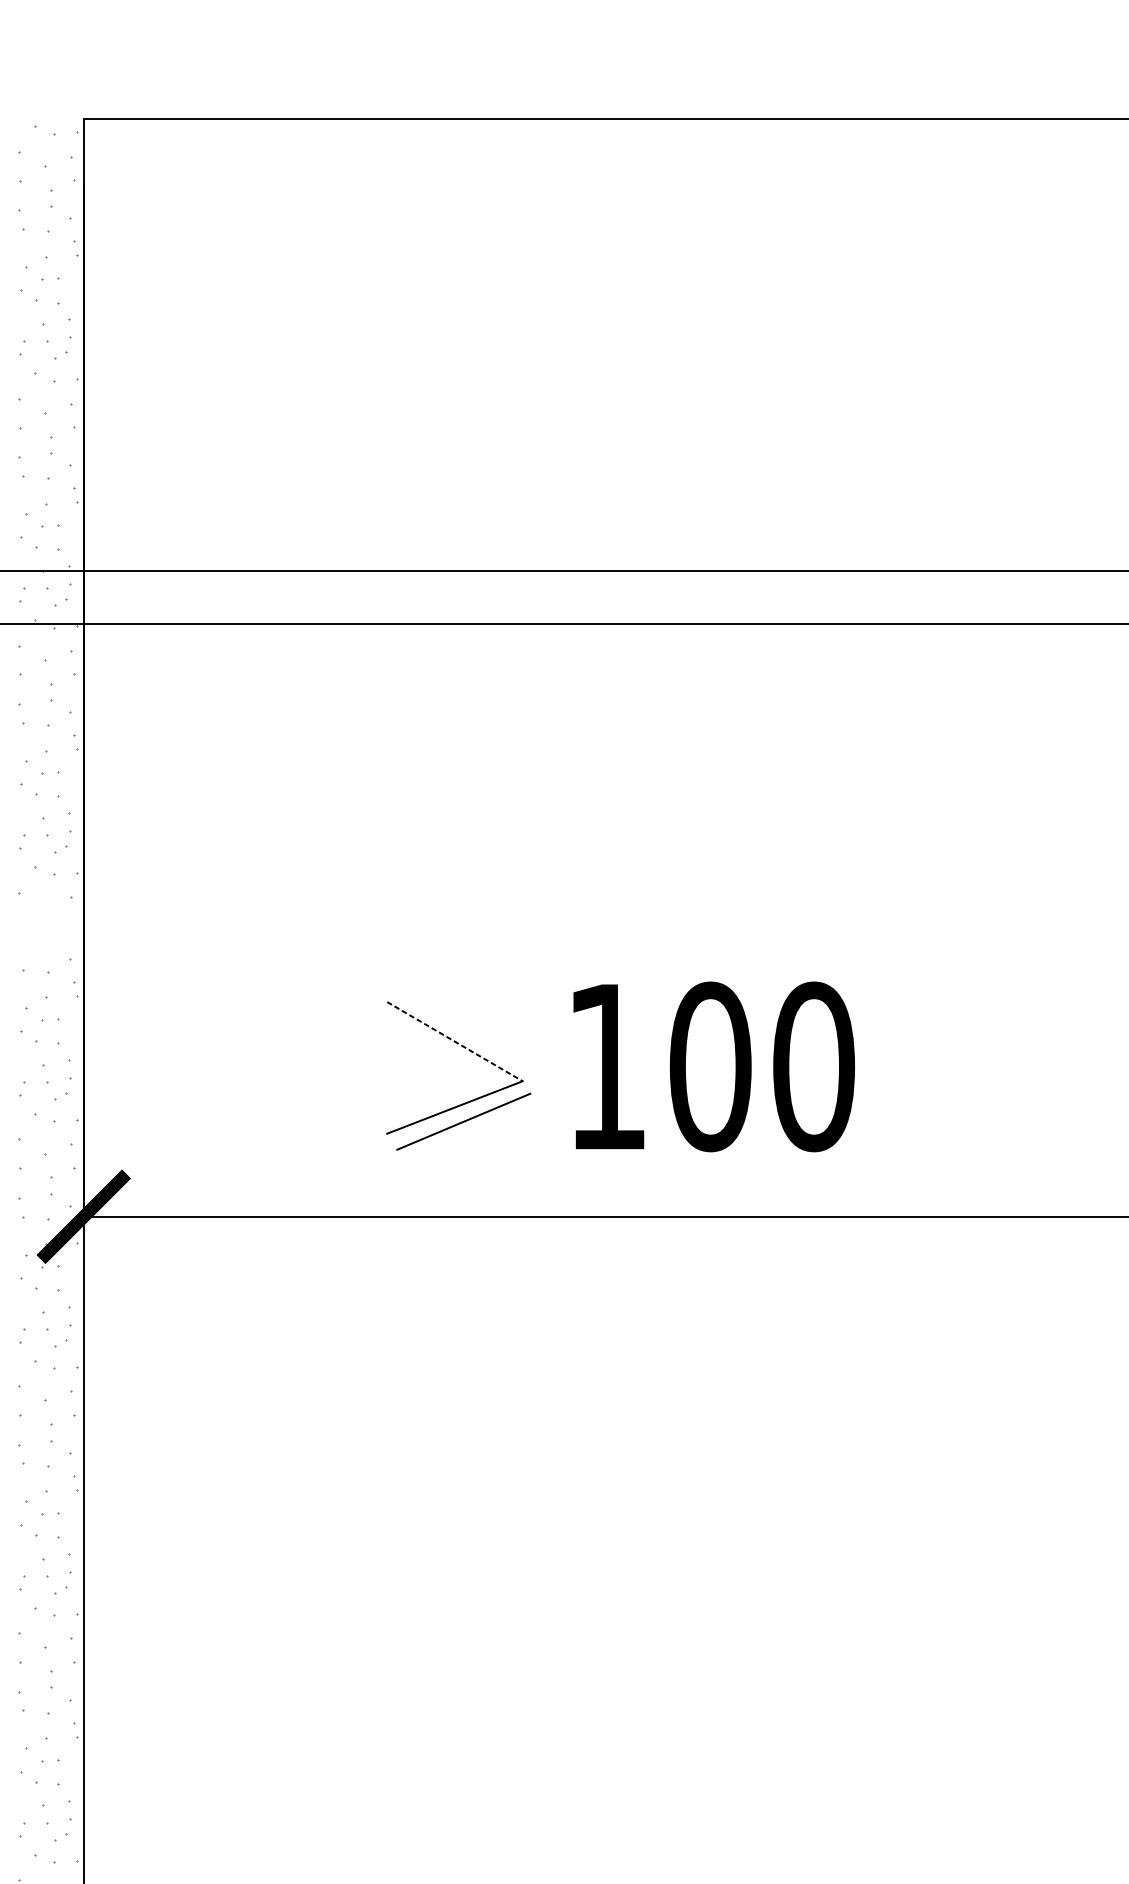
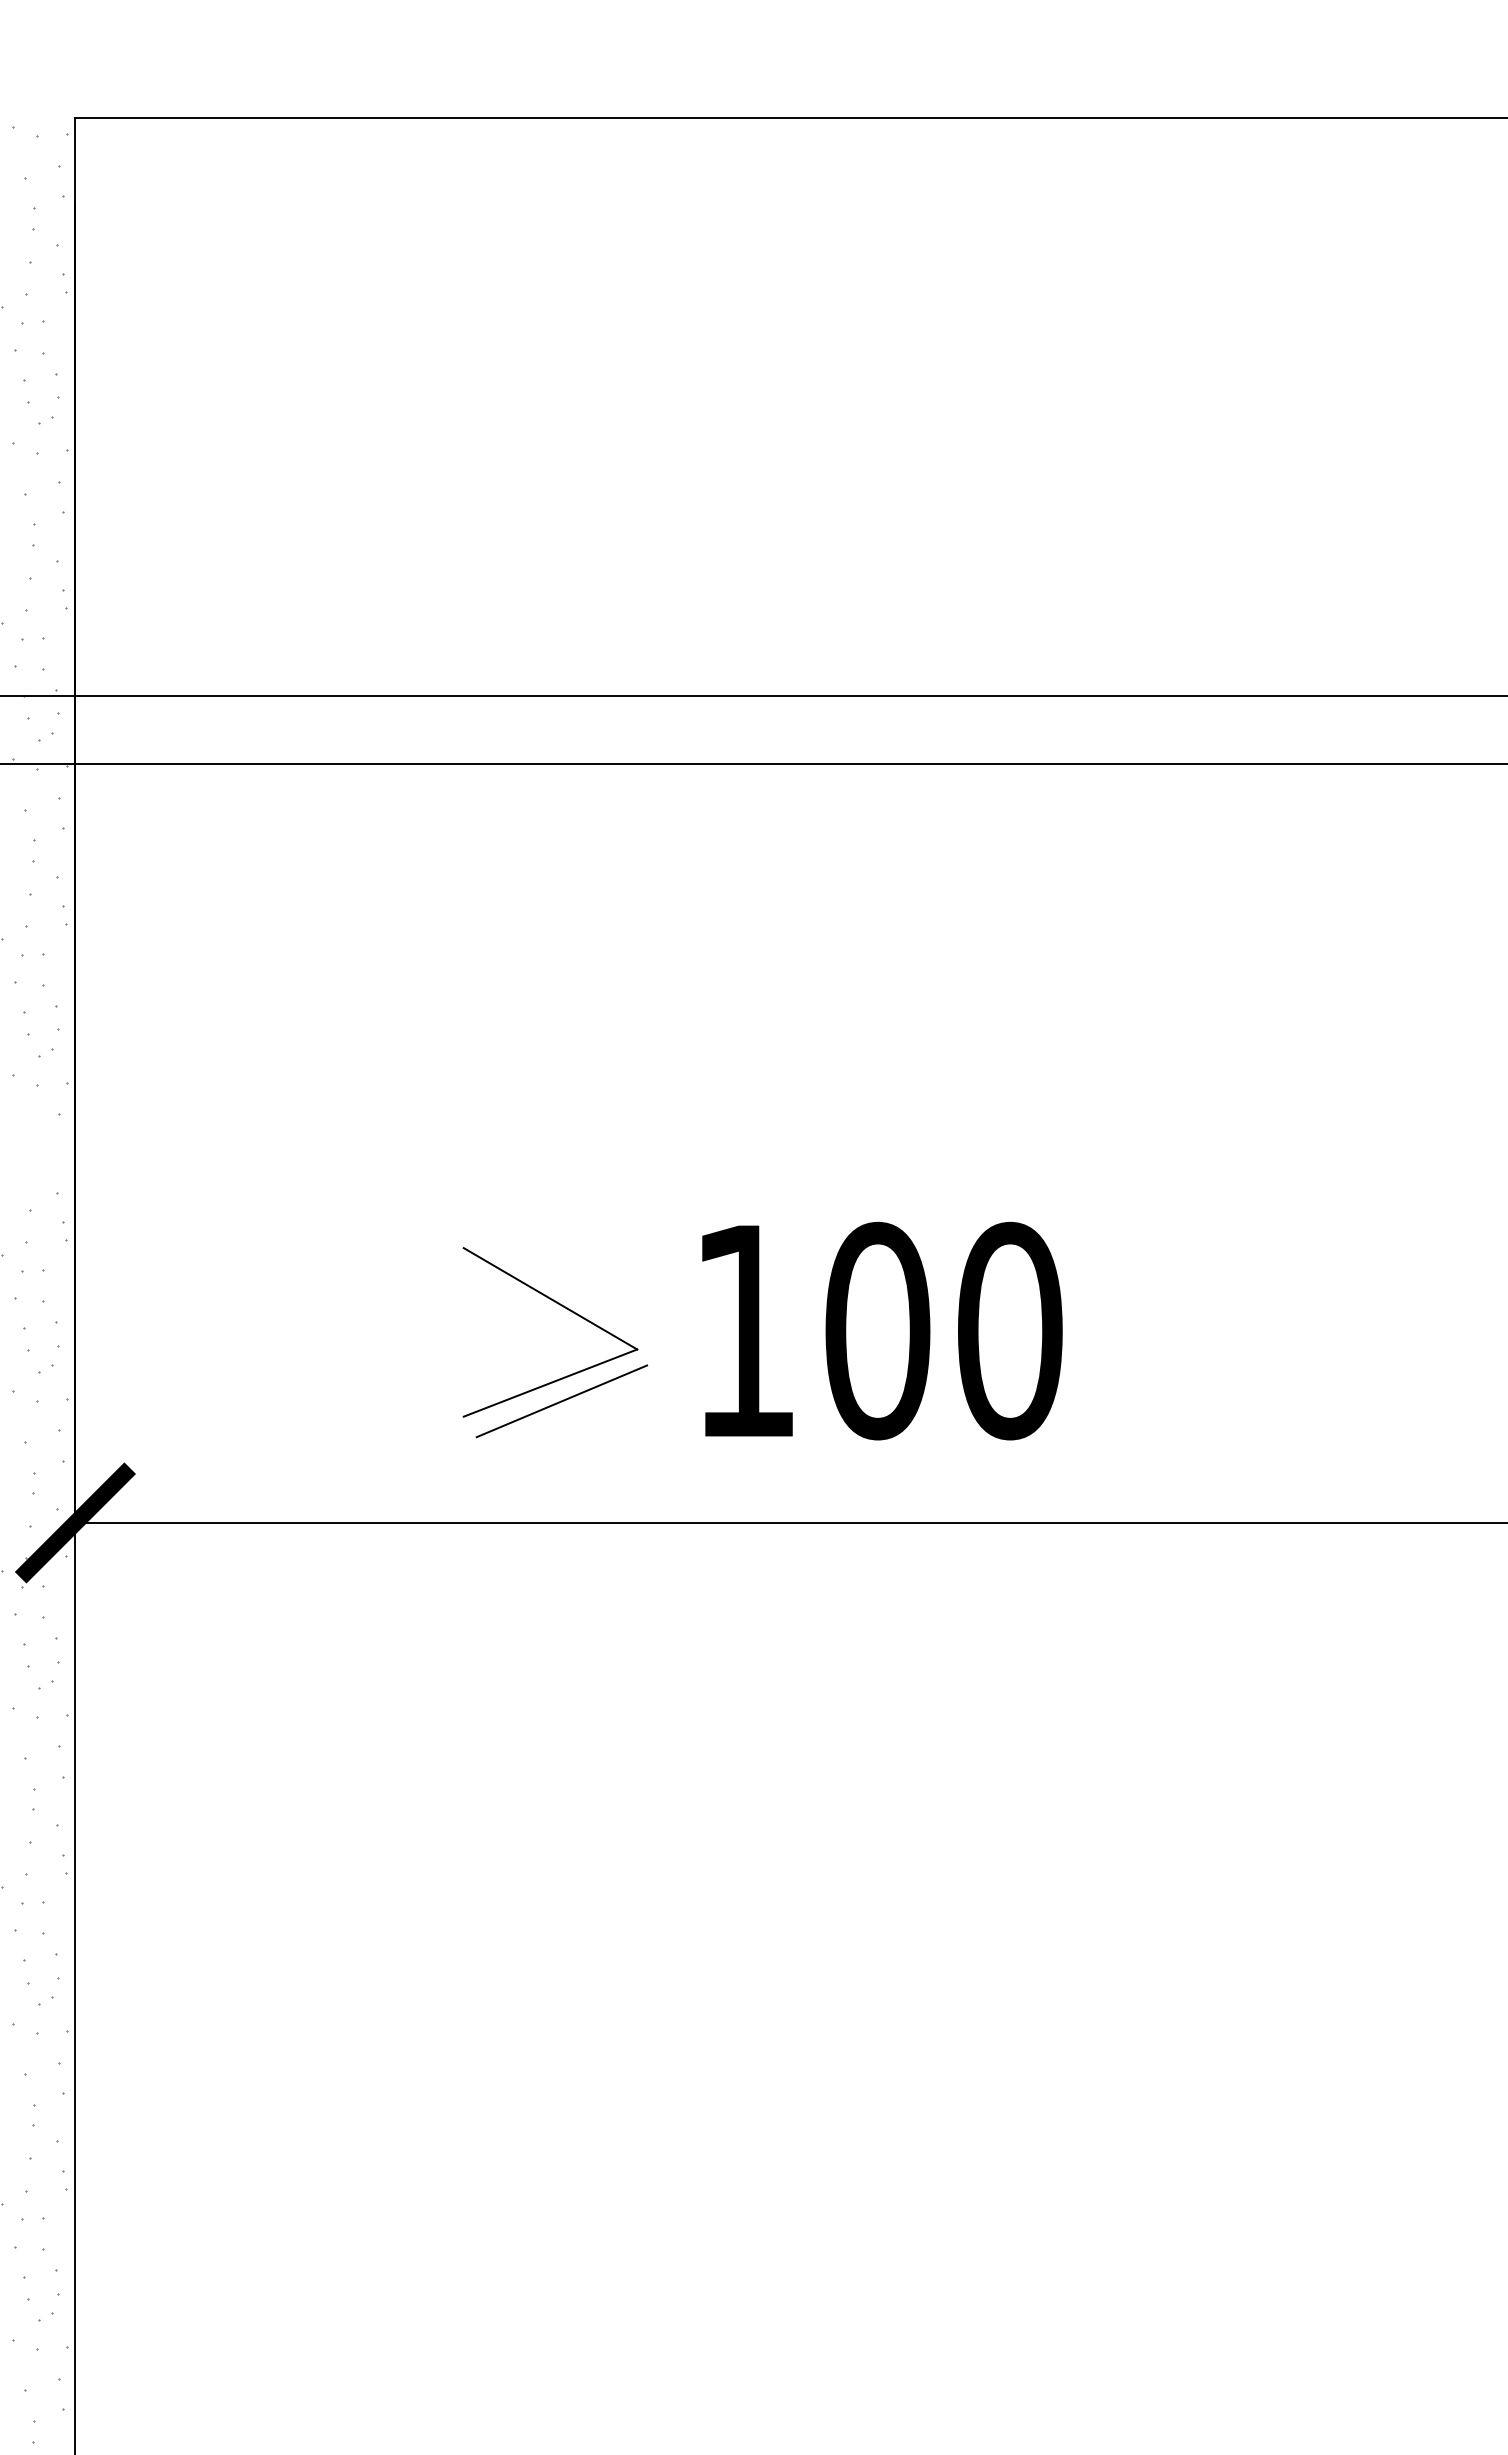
line: (454, 1042) -> (550, 1299), dashed -> solid

